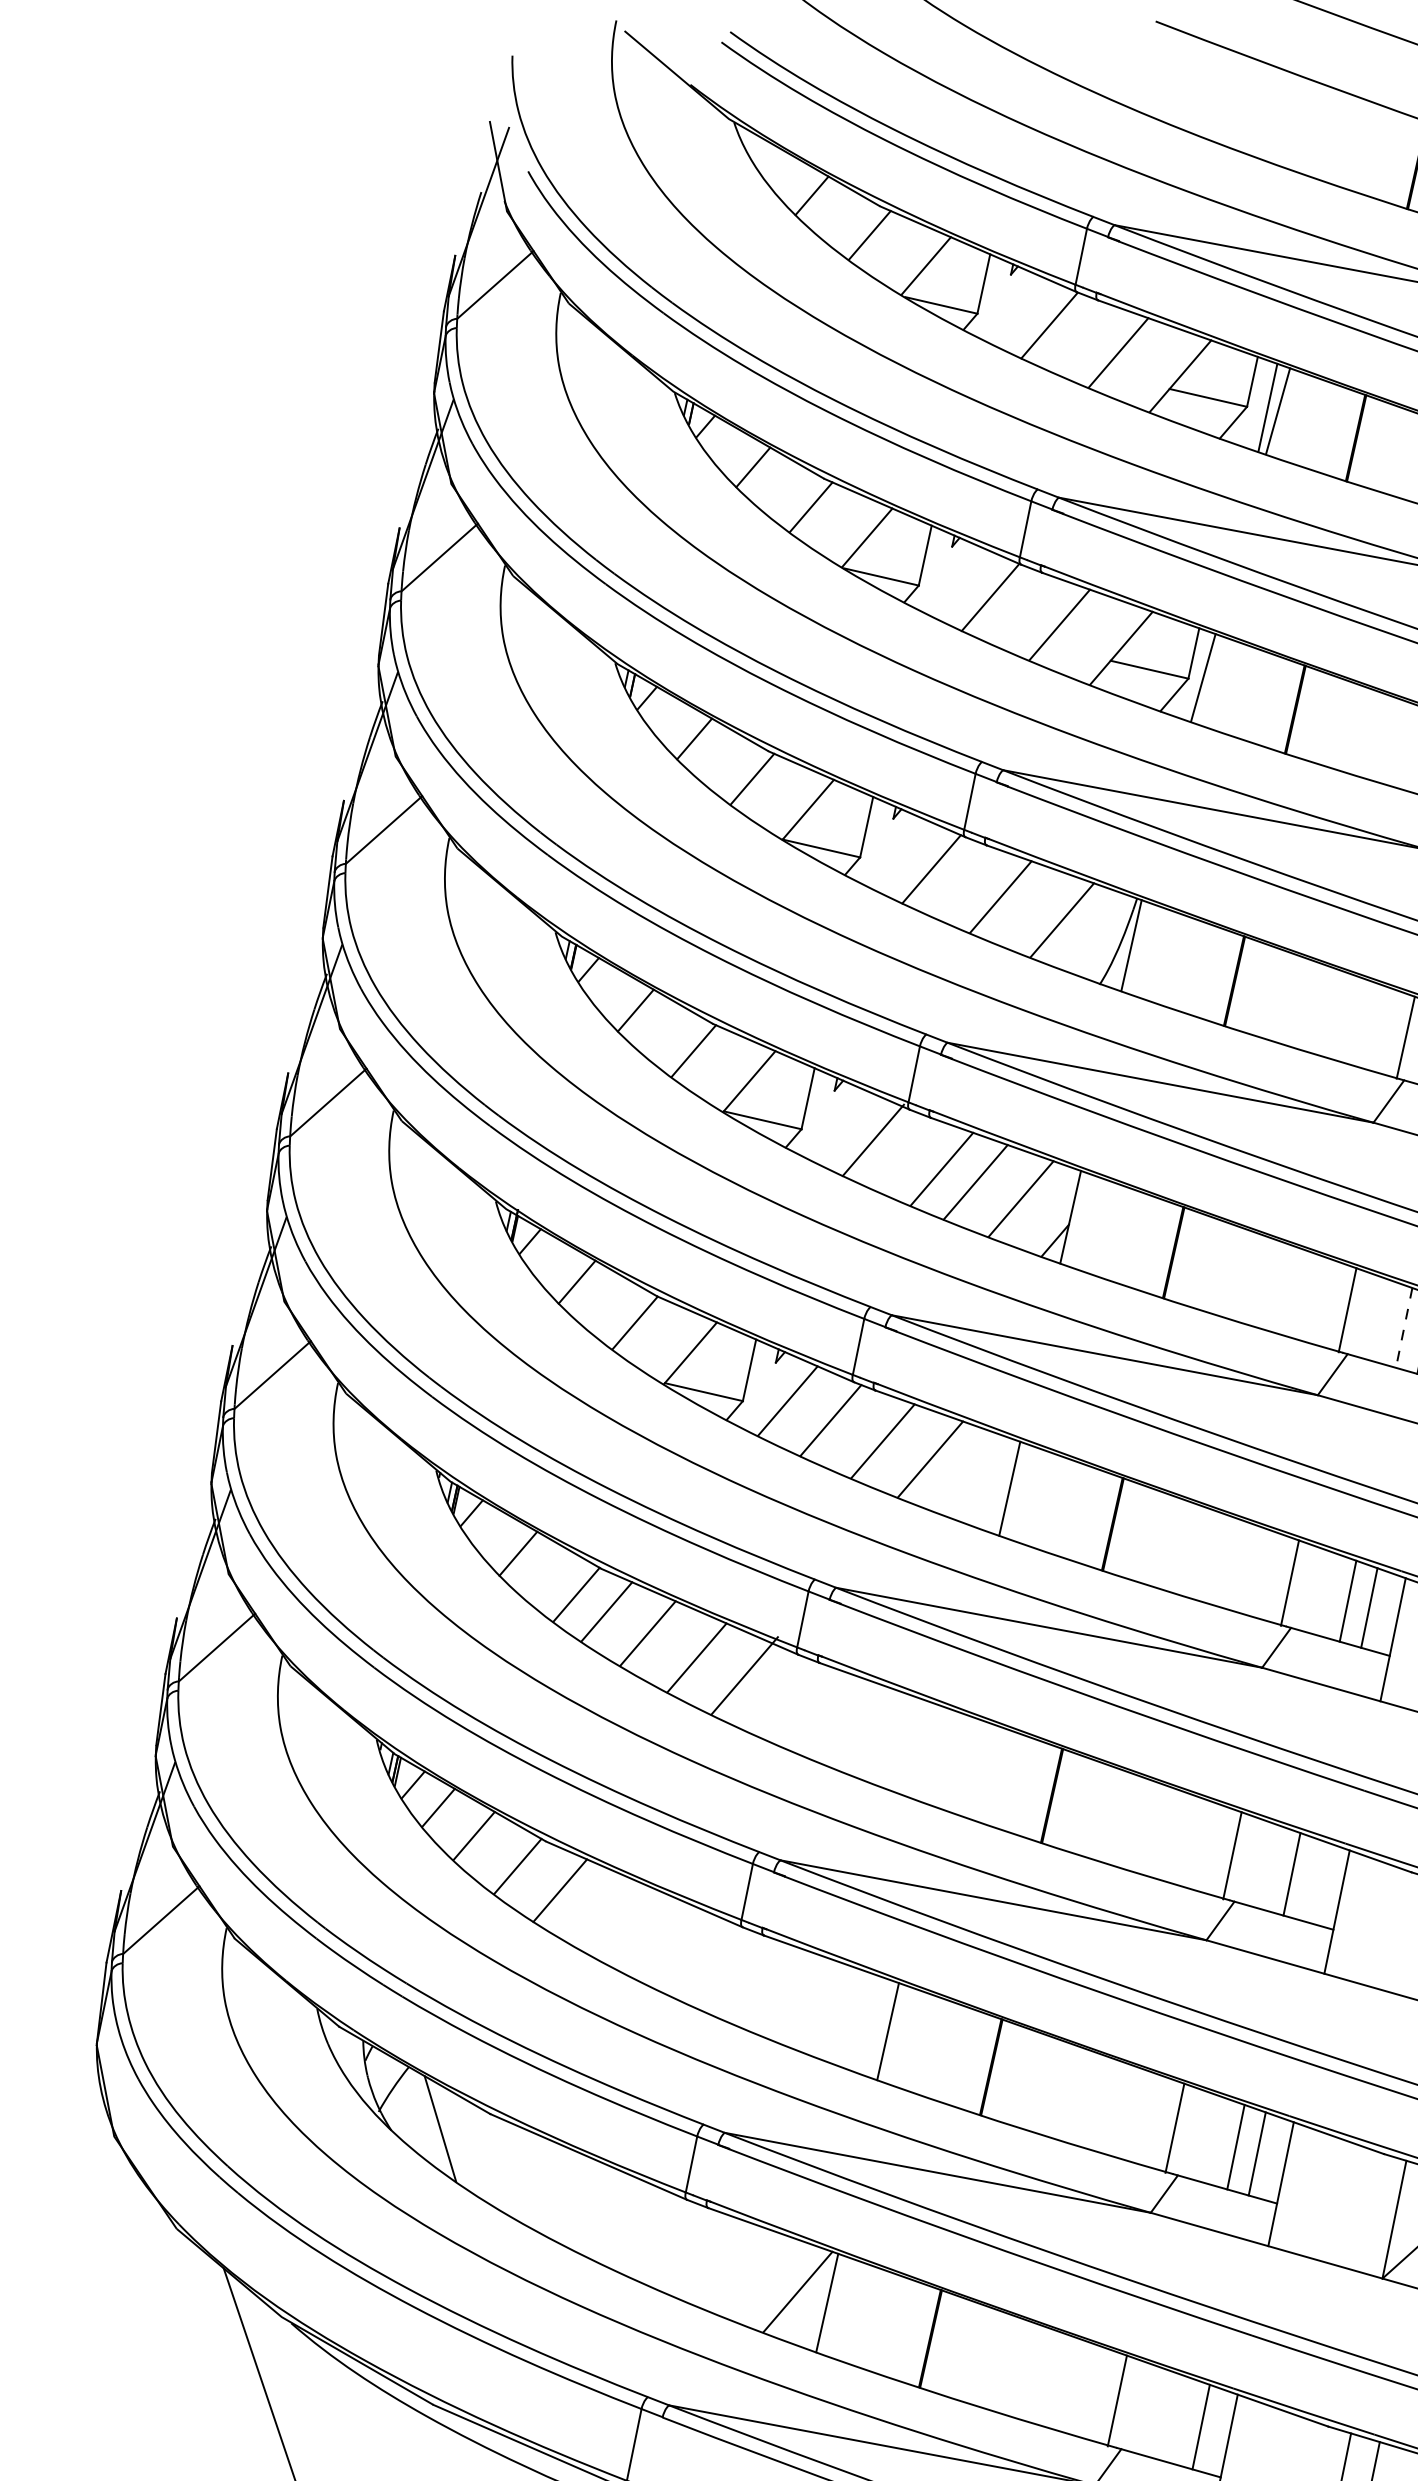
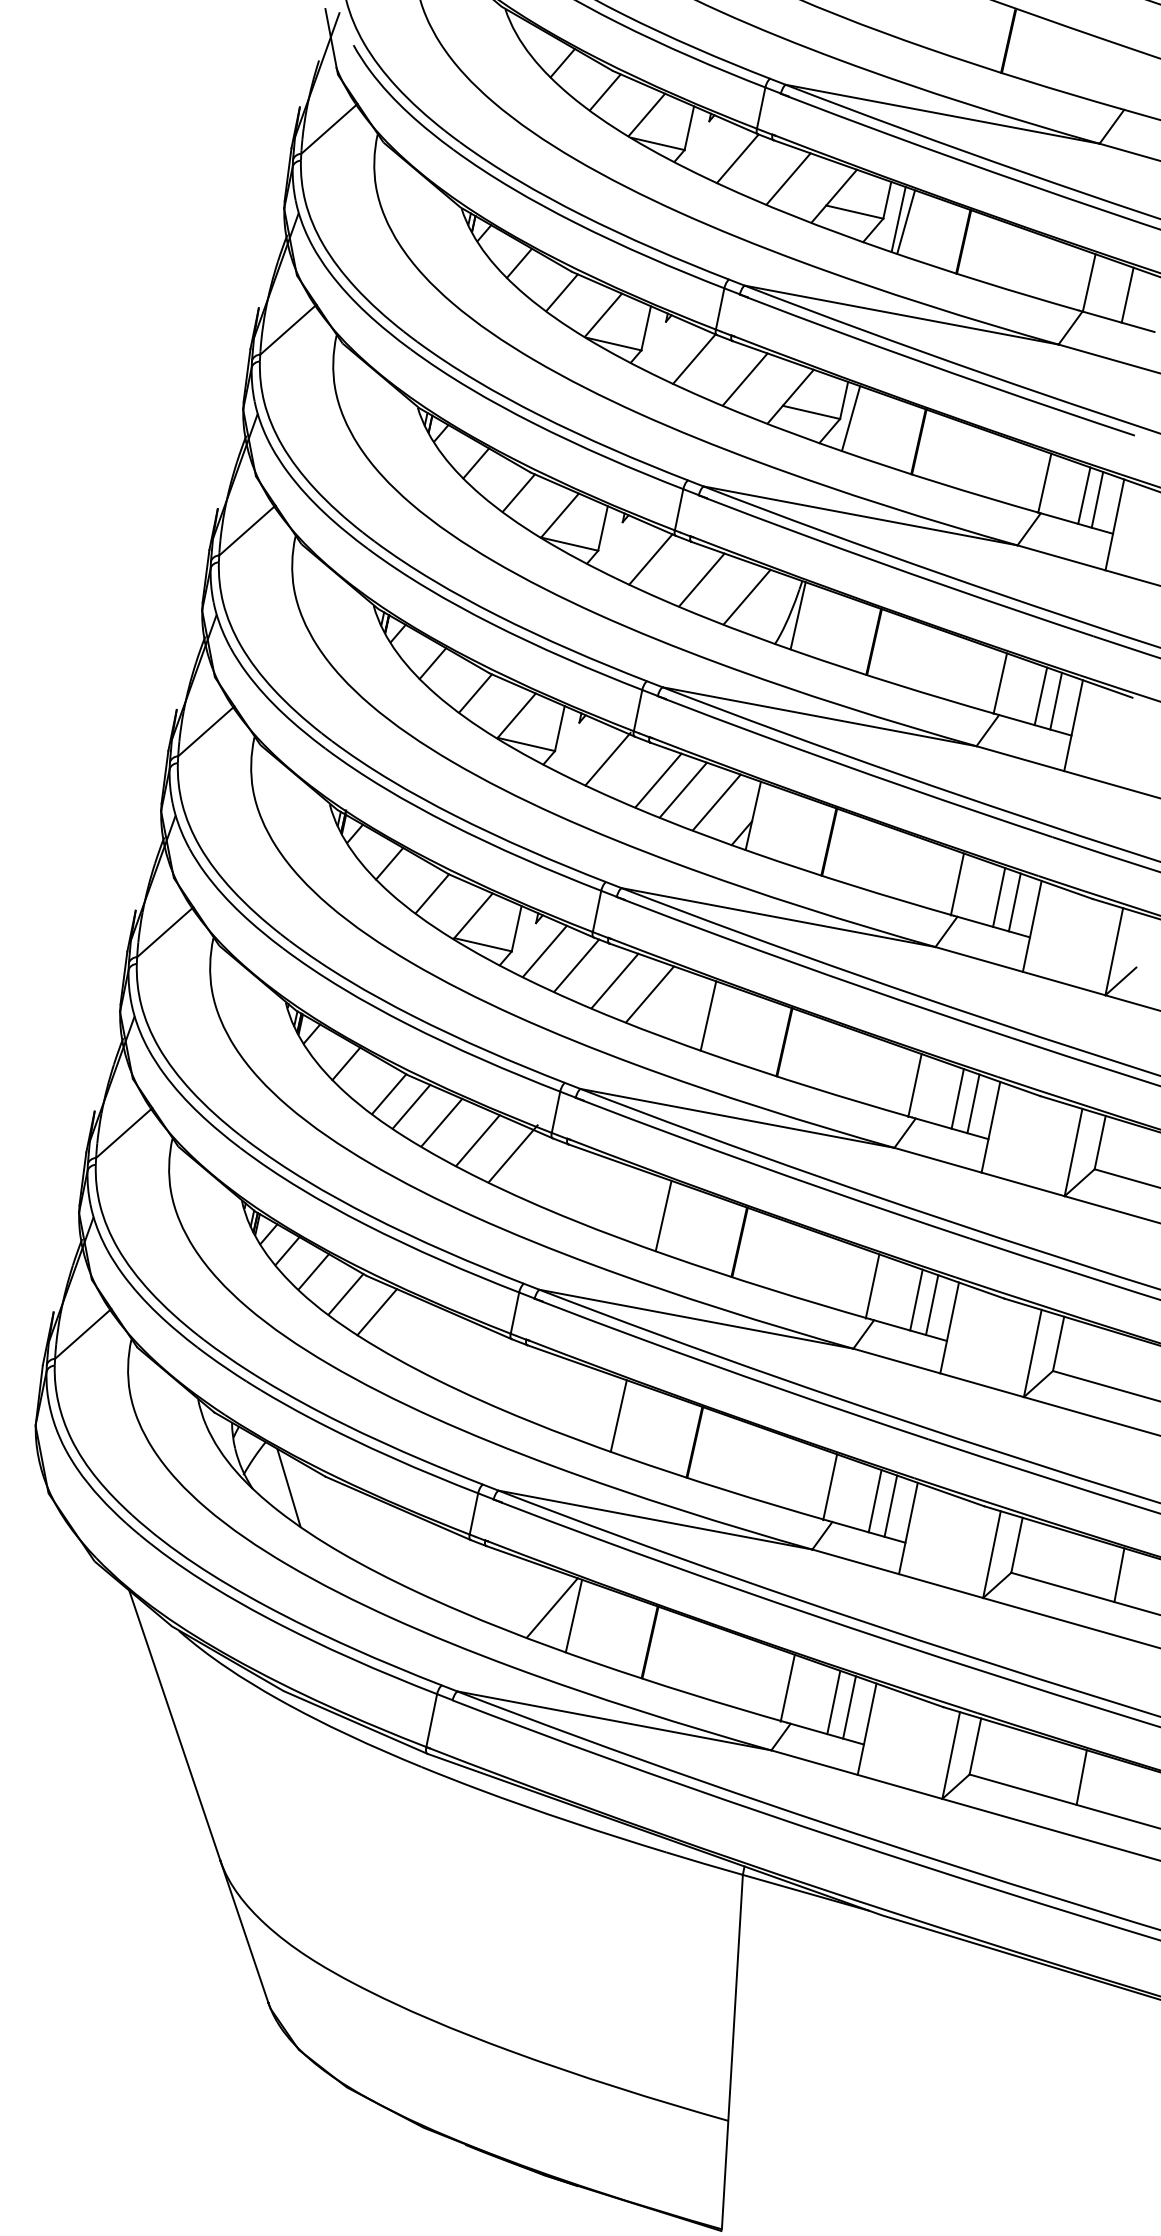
line: (1404, 1327) -> (999, 897), dashed -> solid
line: (948, 1759) -> (663, 1215), added
line: (1313, 1881) -> (932, 1305), added
line: (1179, 2420) -> (833, 1702), added

